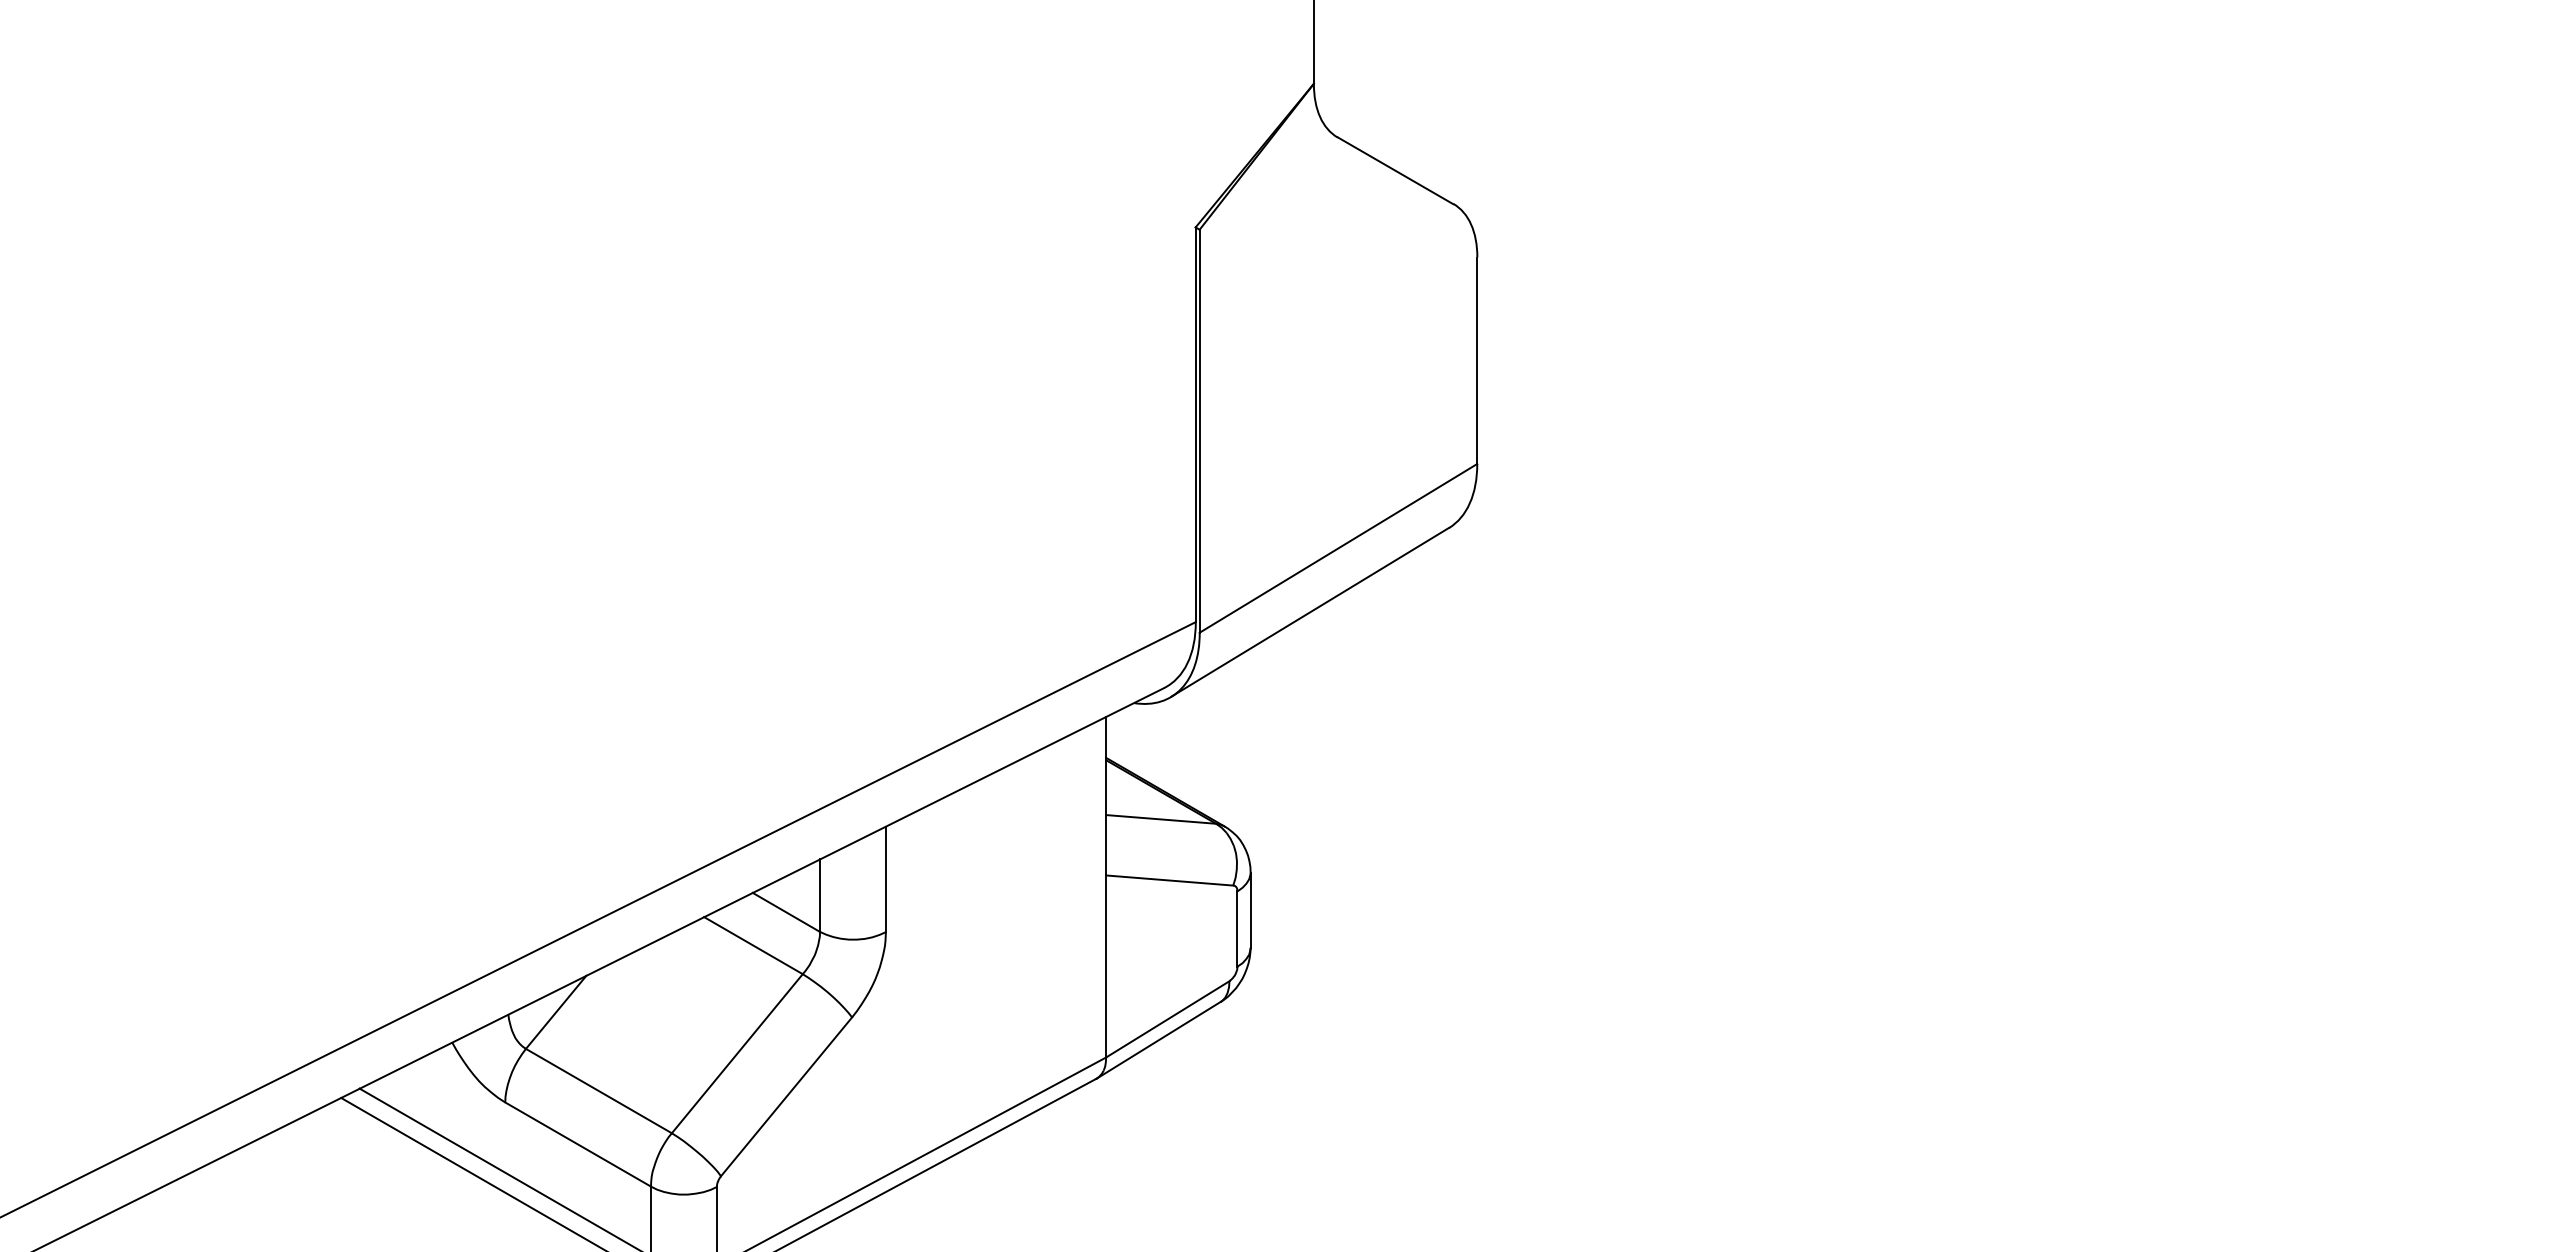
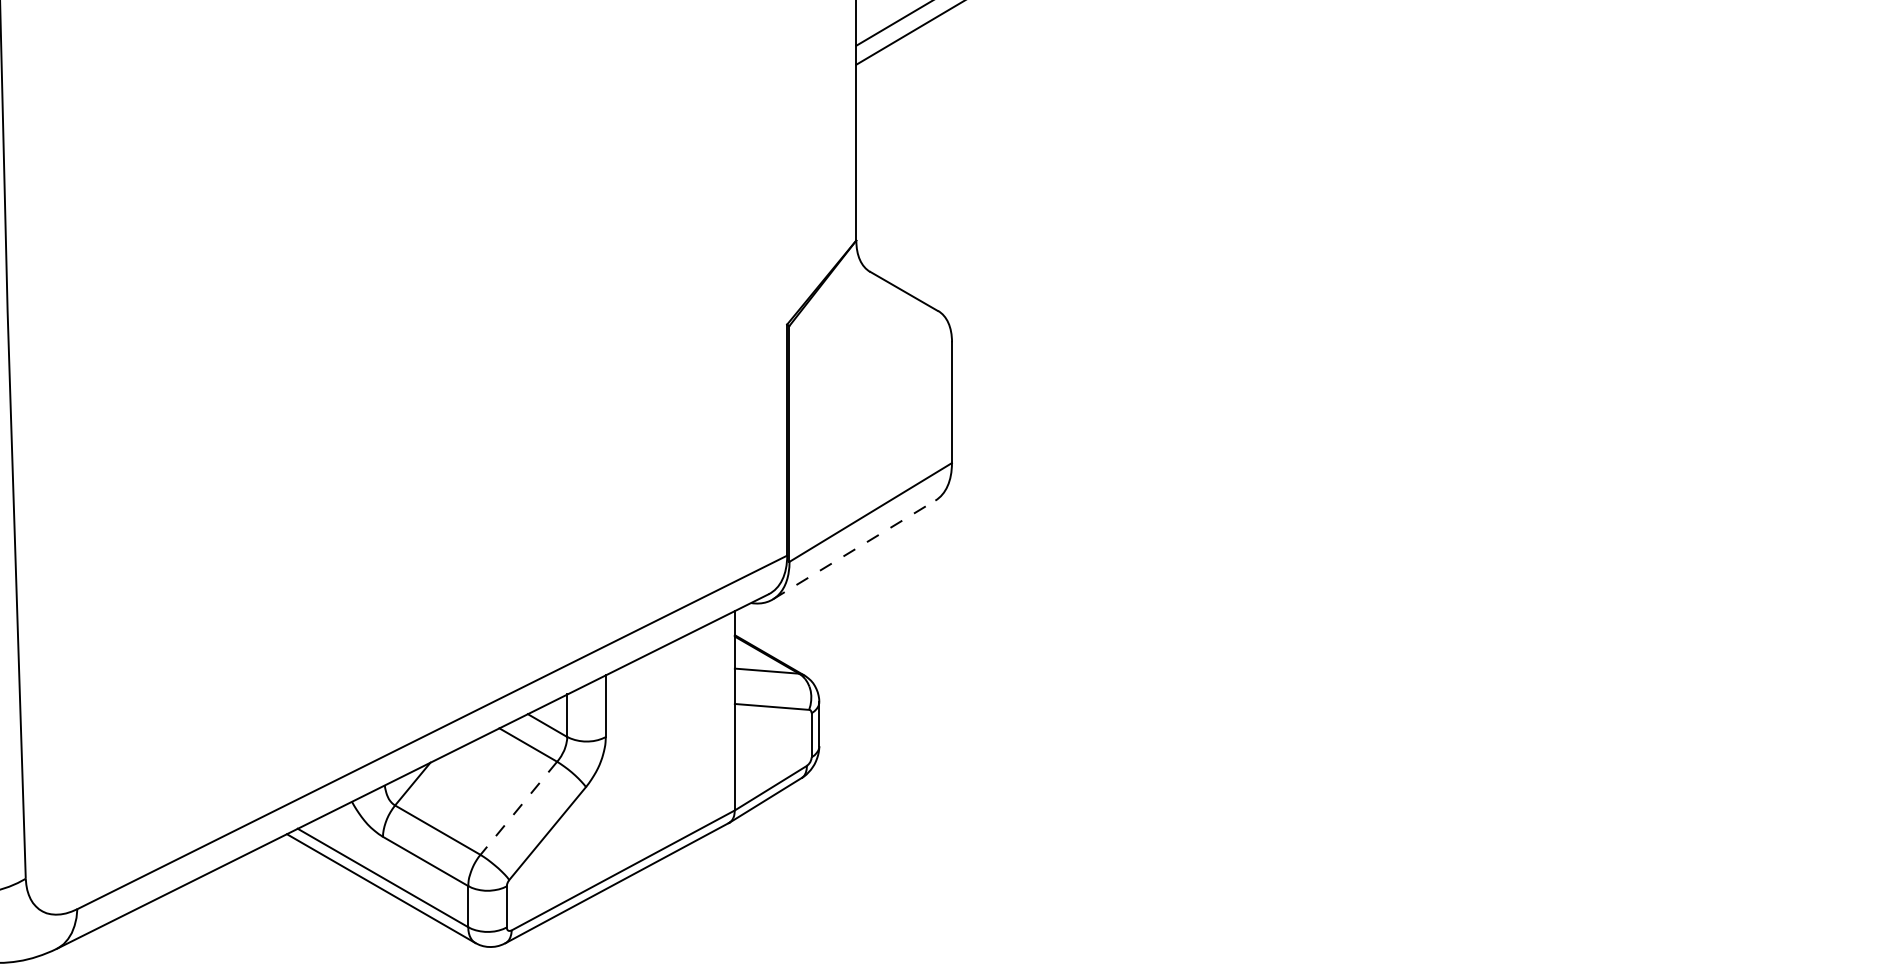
line: (1310, 611) -> (854, 549), solid -> dashed
line: (736, 1054) -> (518, 808), solid -> dashed

